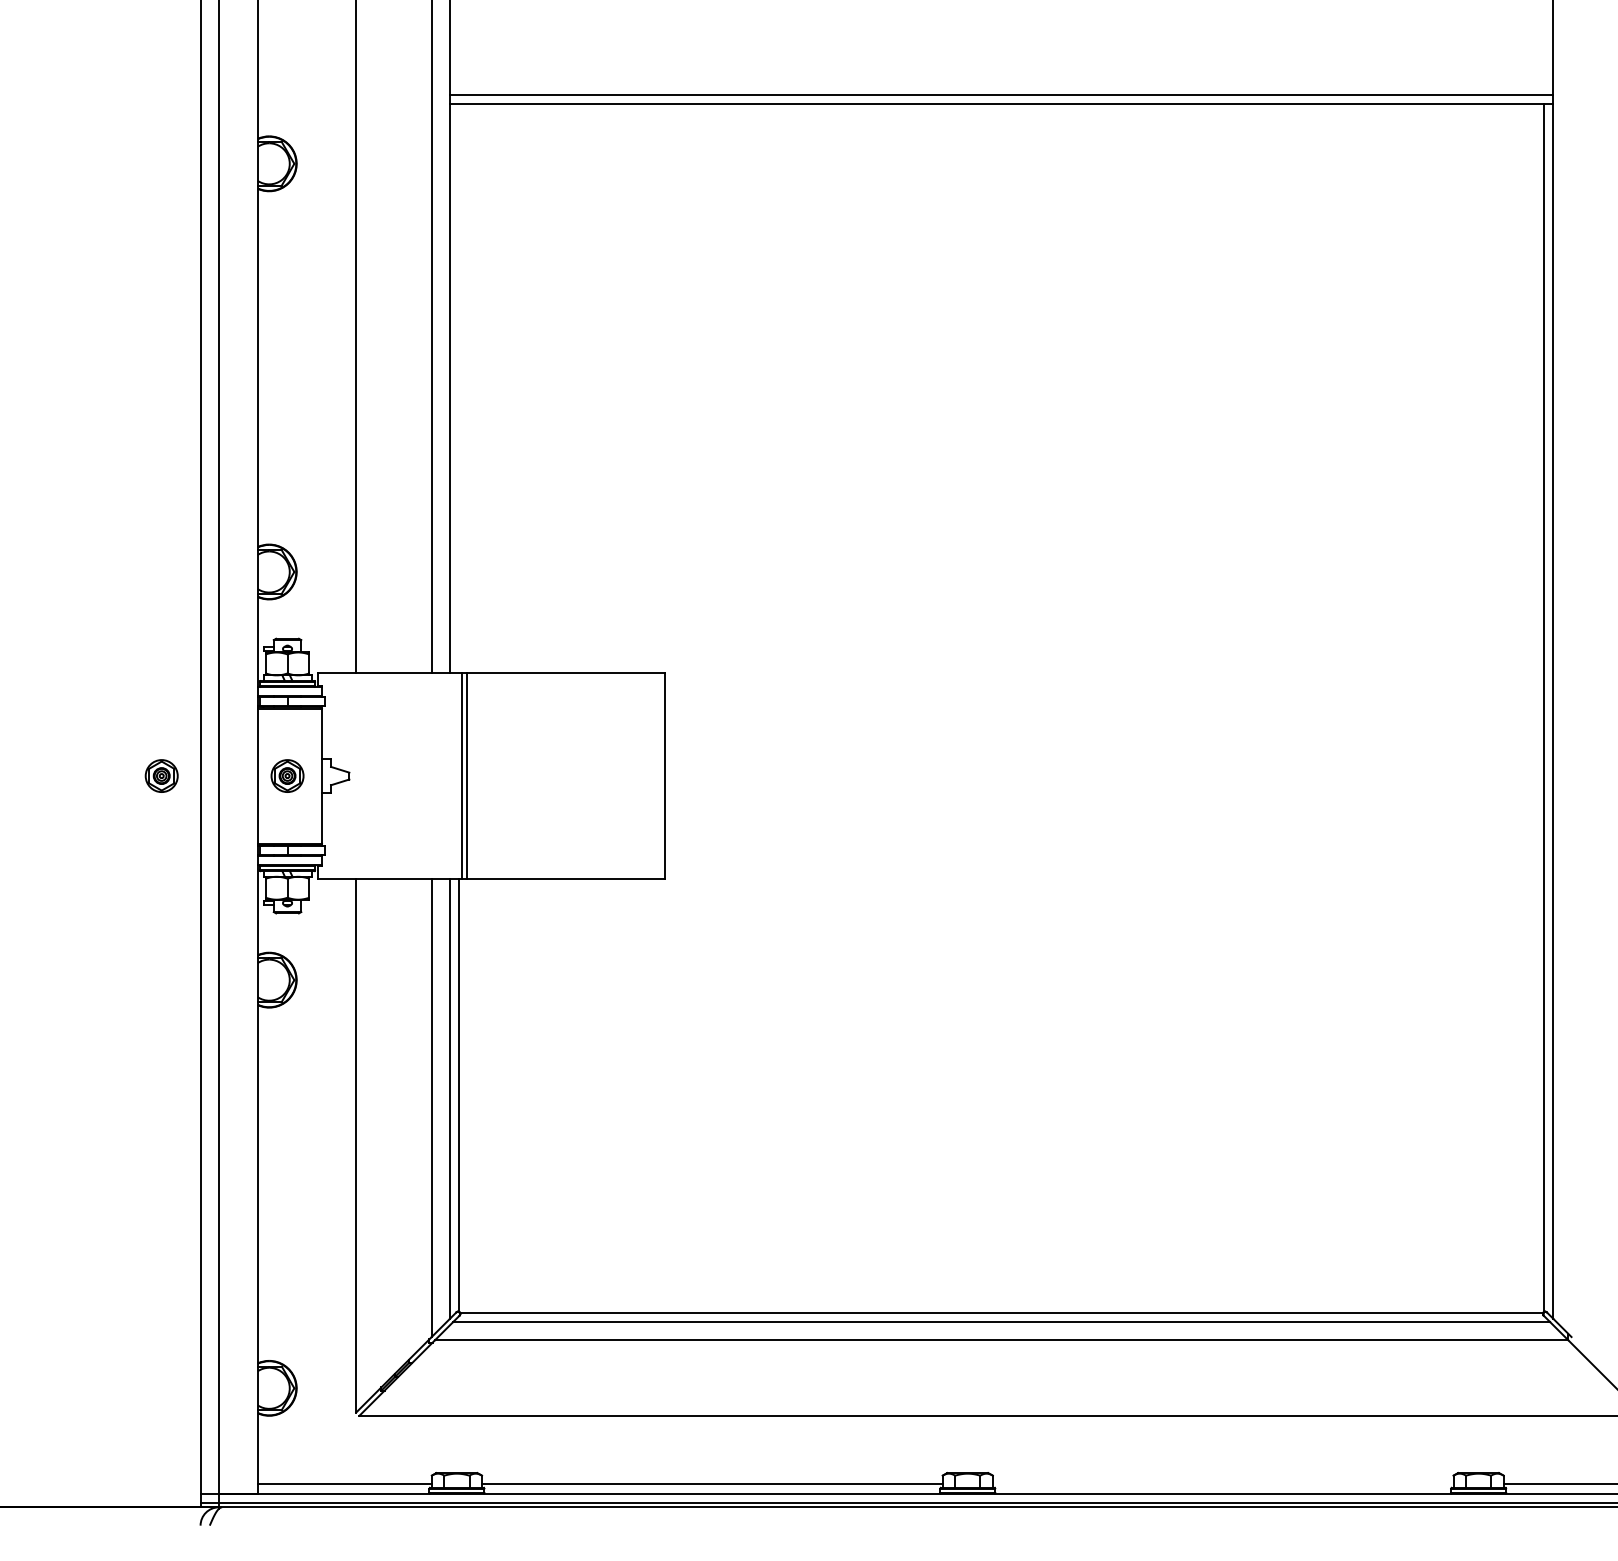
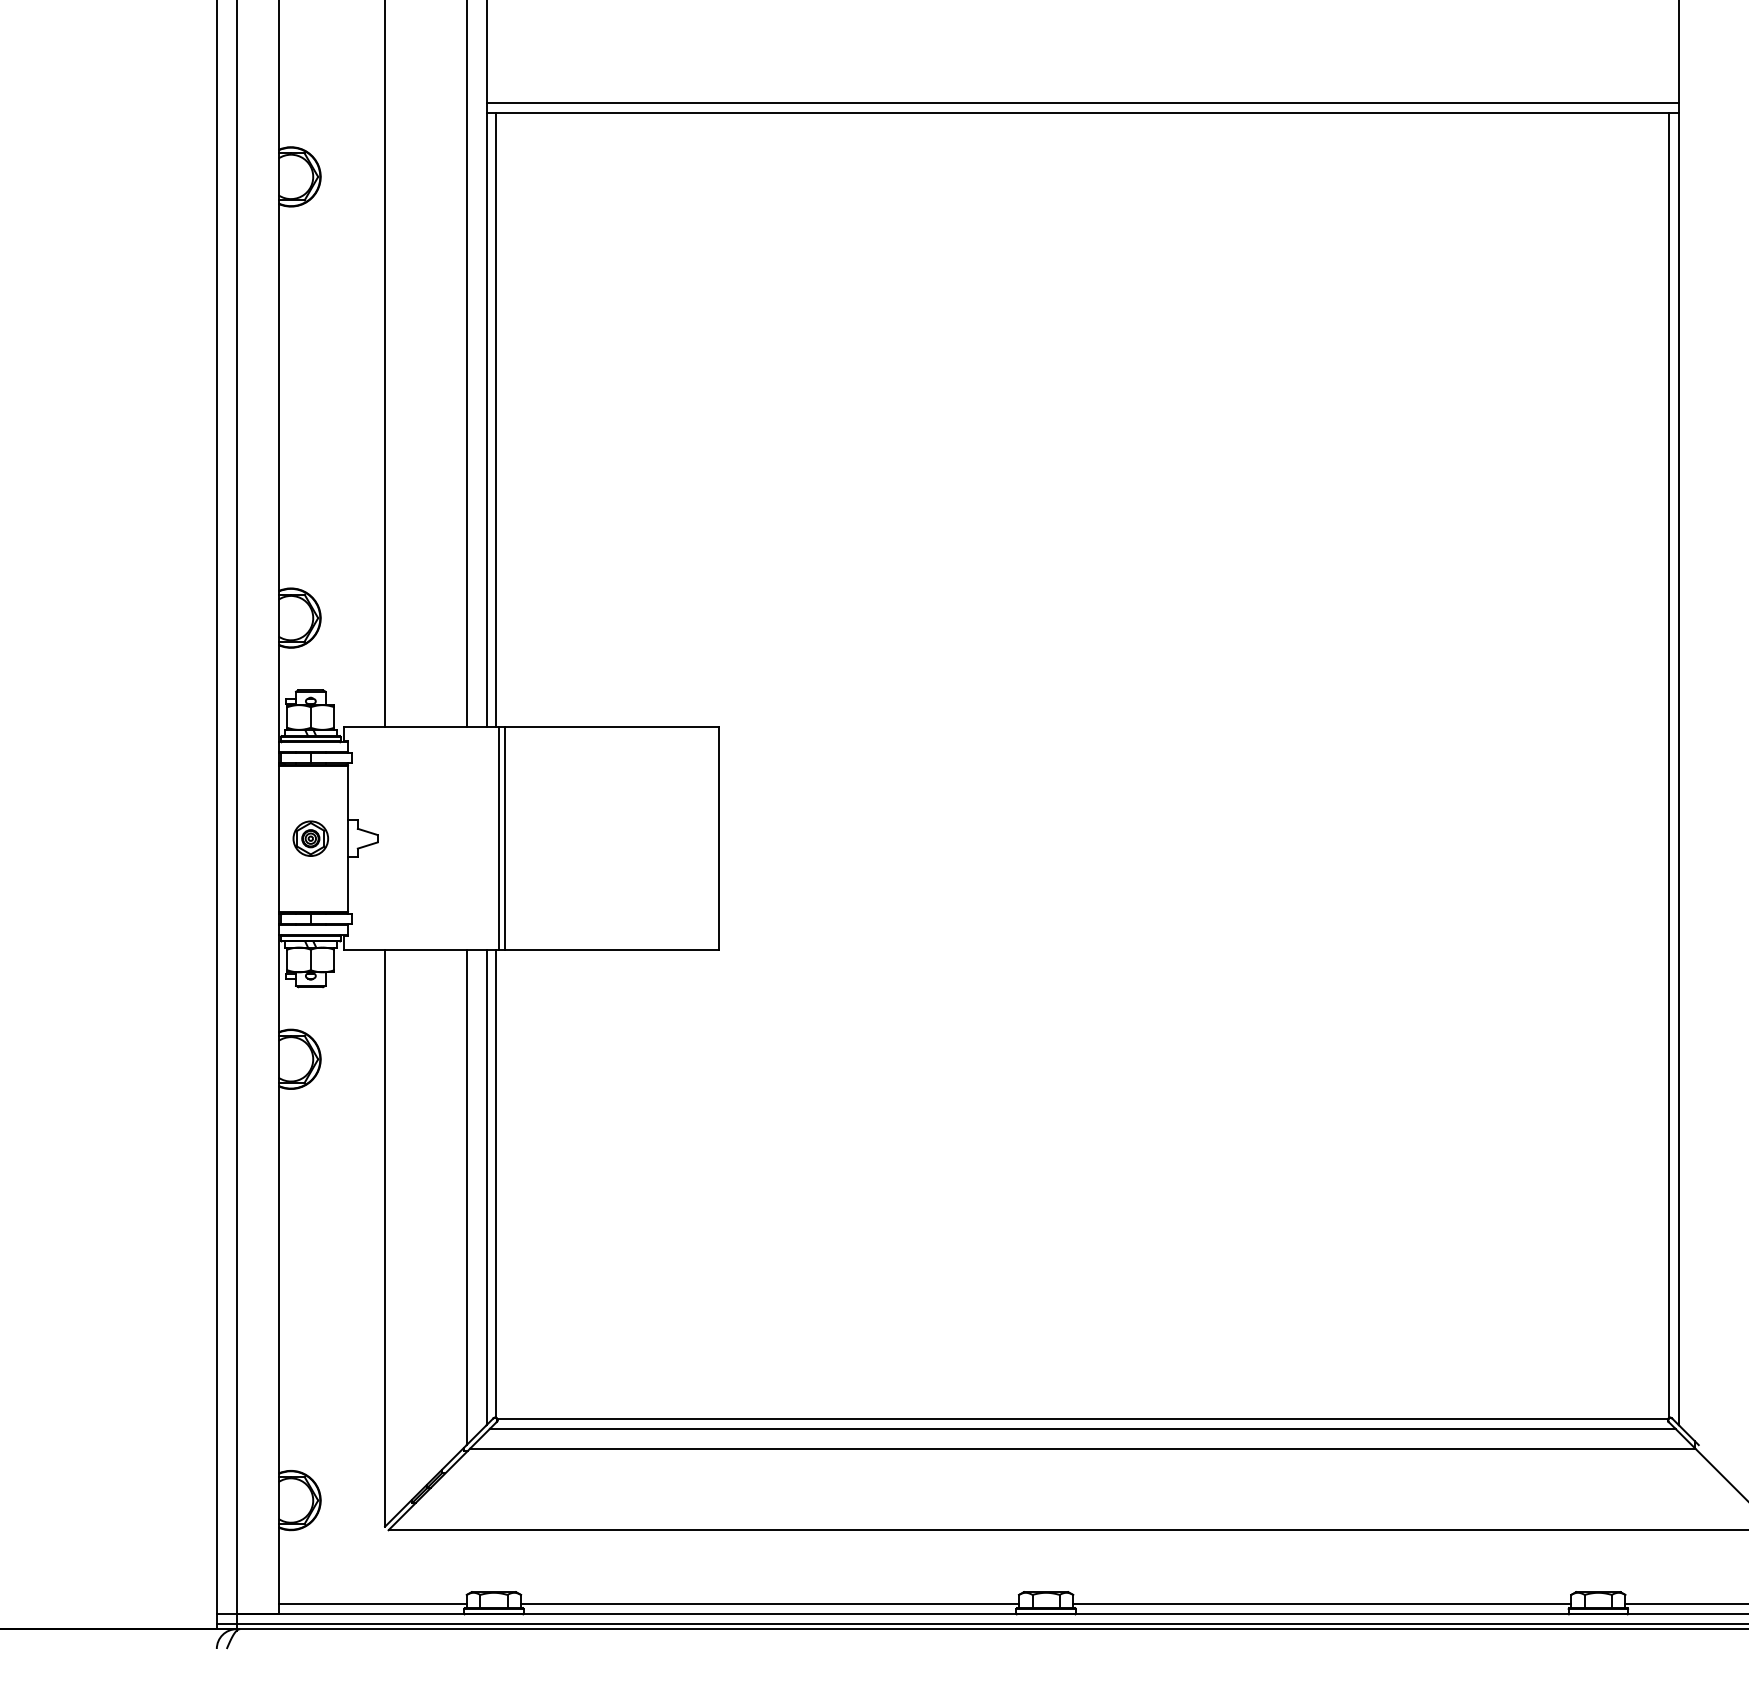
line: (459, 388) -> (496, 419), added
part: (161, 775) -> (174, 838), removed
line: (1223, 1484) -> (1322, 1604), added

